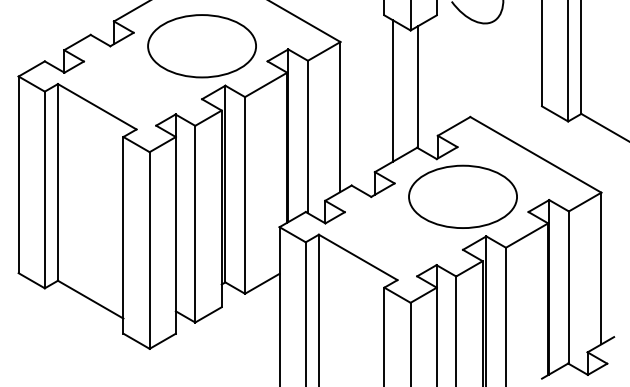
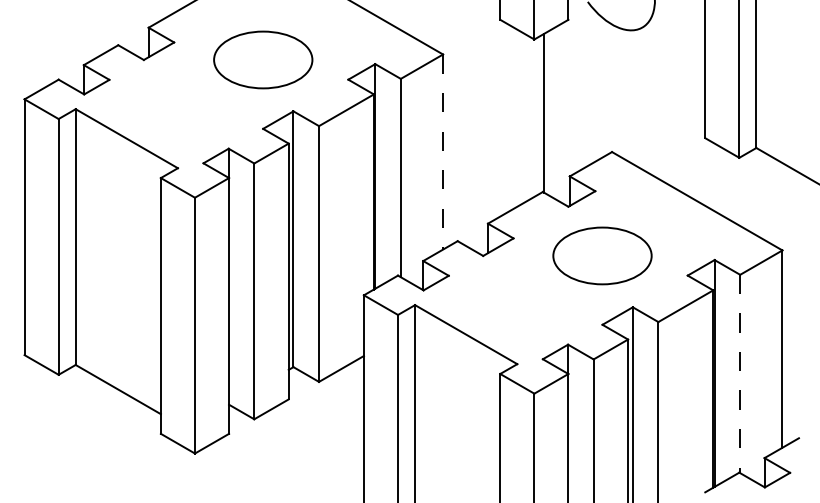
part: (202, 45) -> (263, 59), size x0.7
line: (393, 91) -> (511, 118), removed
line: (340, 117) -> (443, 152), solid -> dashed
part: (463, 196) -> (602, 255), size x0.7
line: (569, 288) -> (740, 374), solid -> dashed

